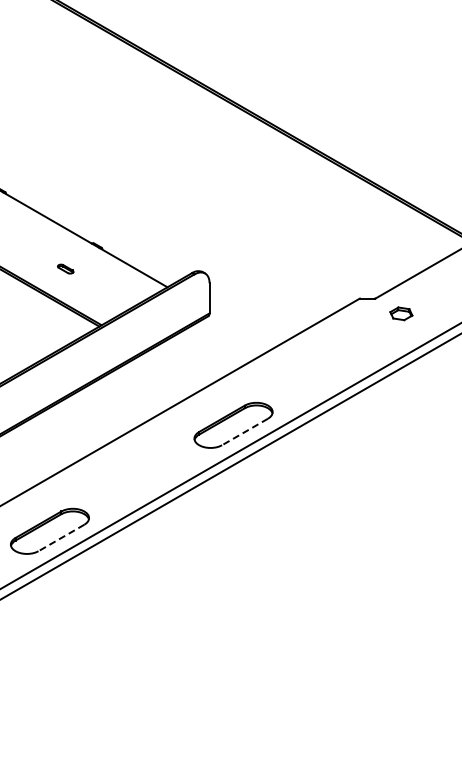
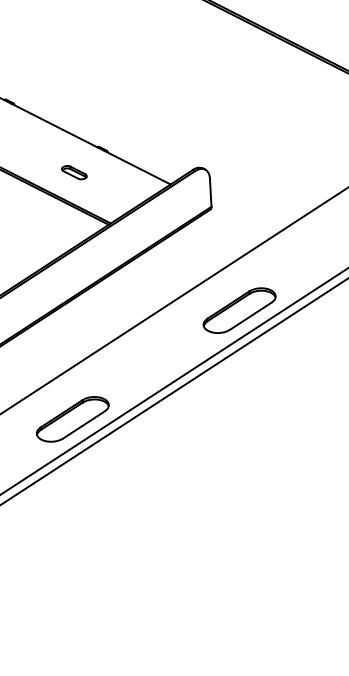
part: (65, 268) -> (74, 172), size x1.67
line: (244, 432) -> (250, 316), dashed -> solid
line: (61, 538) -> (83, 425), dashed -> solid

